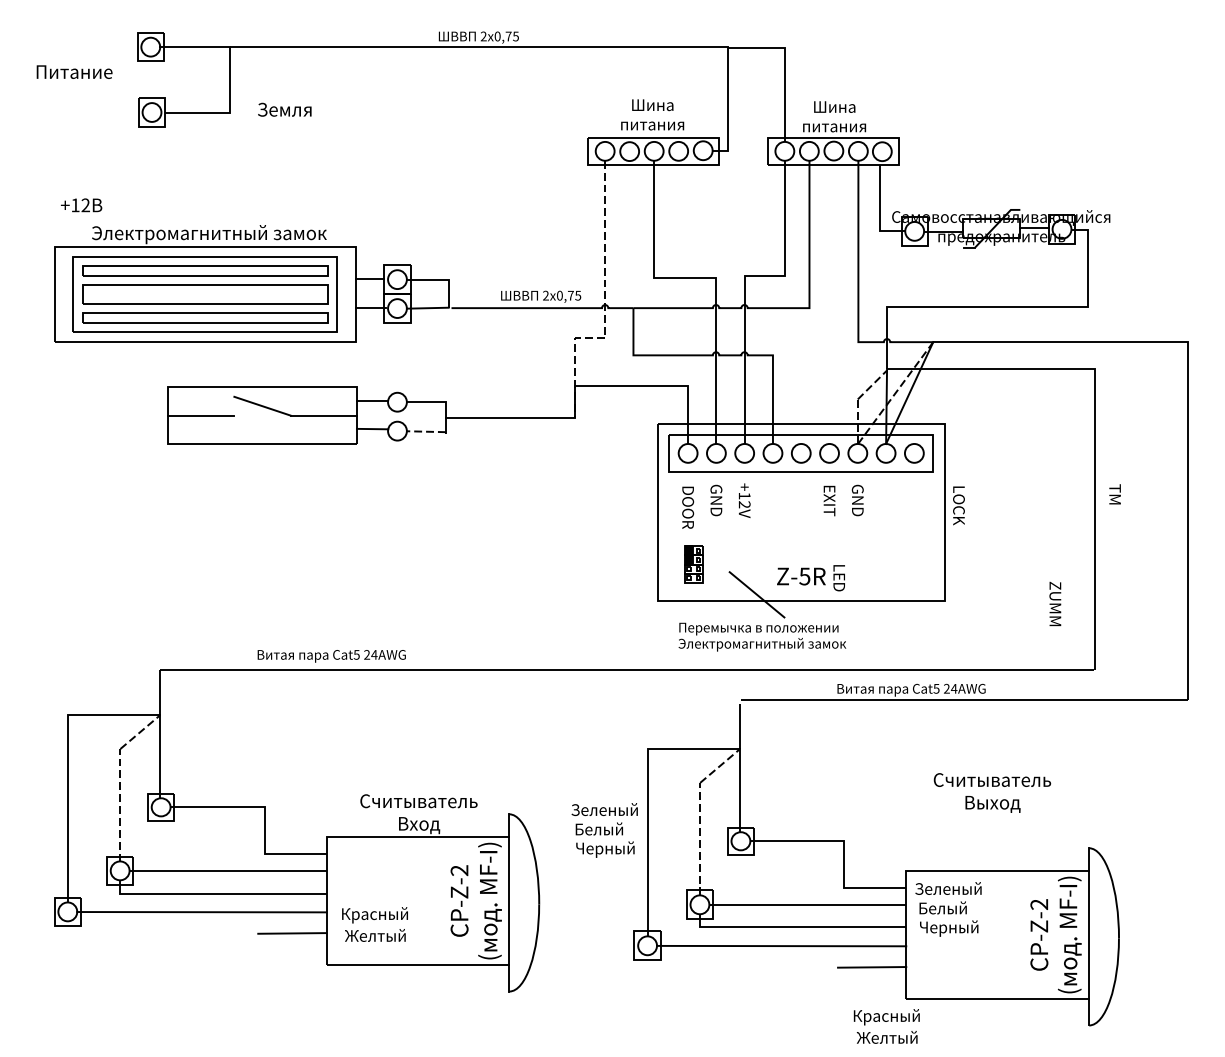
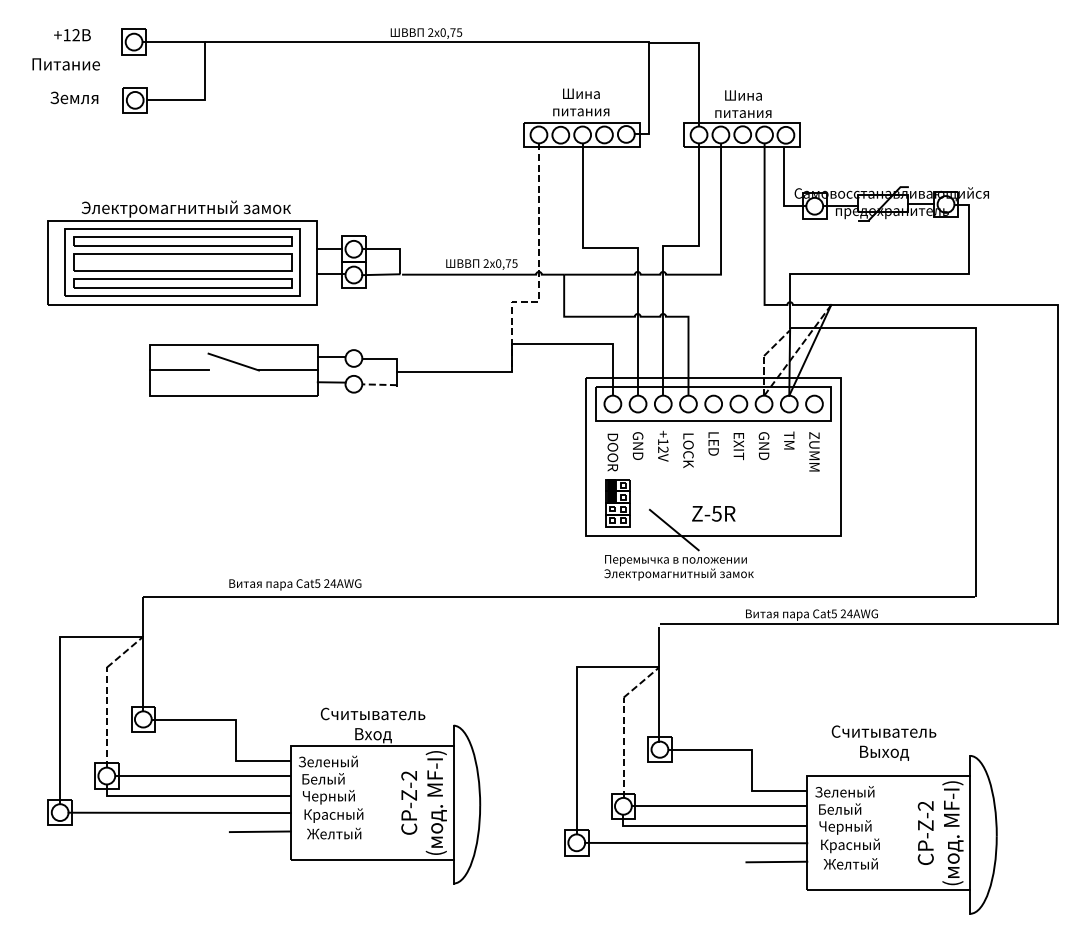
text: (284, 109) -> (74, 97), moved
text: (81, 205) -> (72, 35), moved
text: (1114, 494) -> (788, 440), moved
text: (958, 505) -> (688, 450), moved
part: (693, 564) -> (617, 503), size x1.43
text: (838, 578) -> (713, 444), moved
text: (1055, 603) -> (814, 451), moved
text: (992, 792) -> (884, 742), moved
text: (604, 830) -> (328, 780), moved
text: (886, 1026) -> (850, 854), moved

